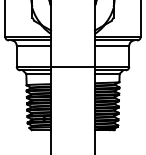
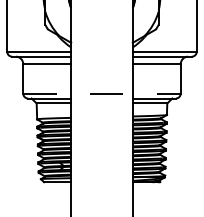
line: (72, 66) -> (101, 93), solid -> dashed

